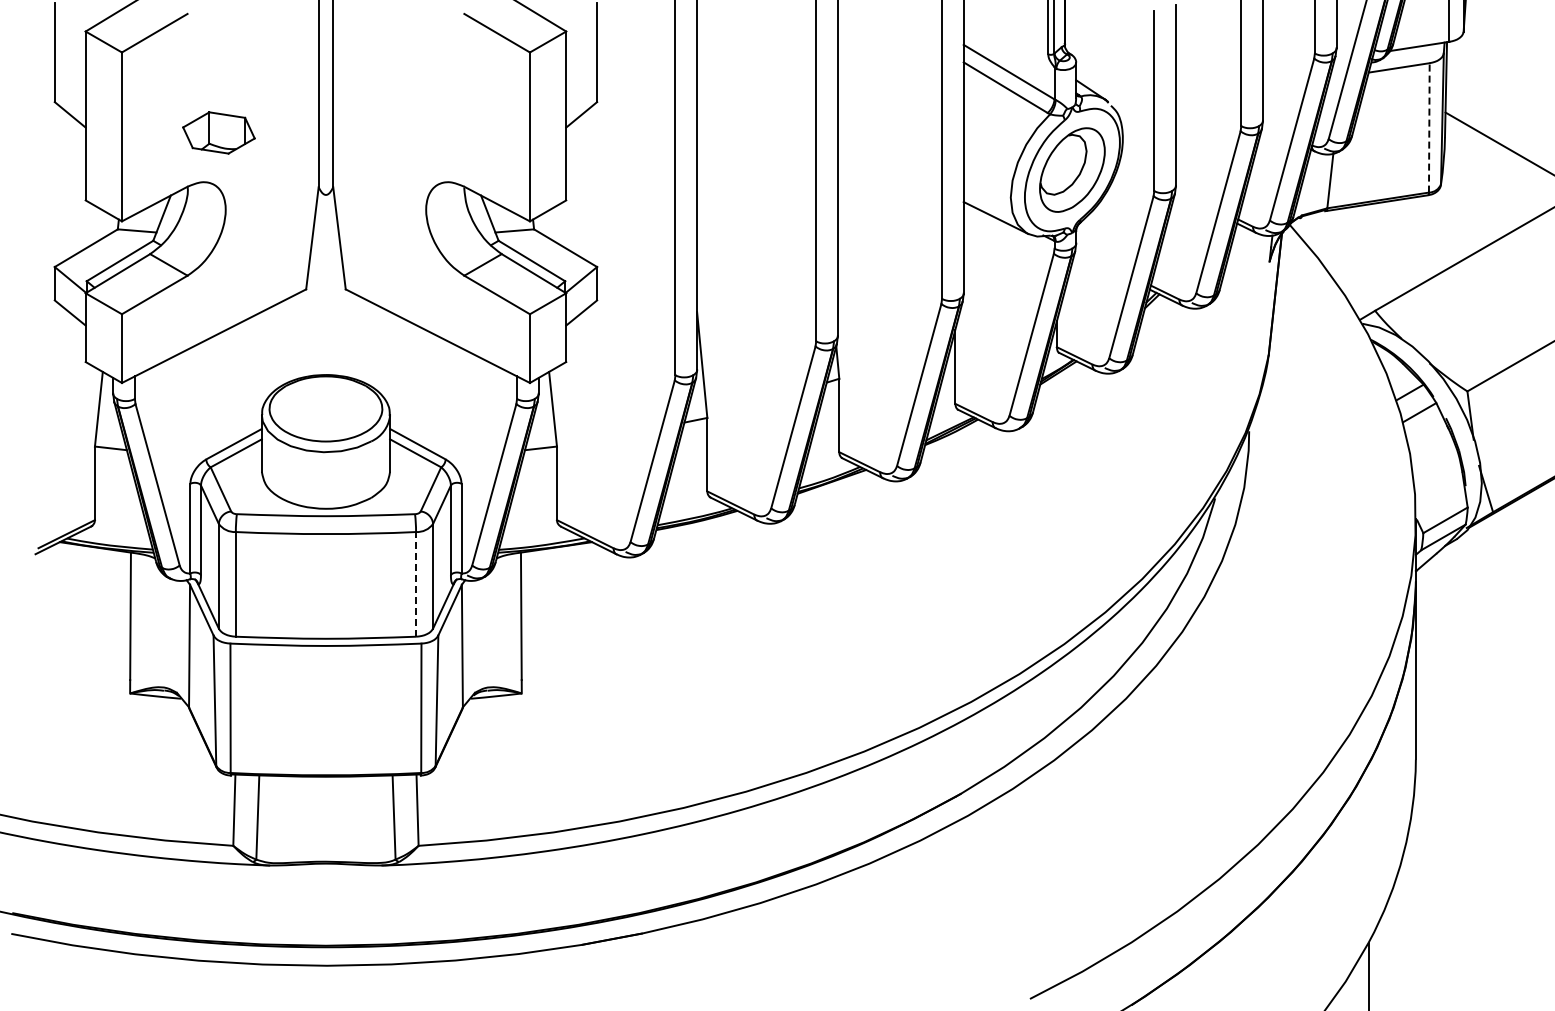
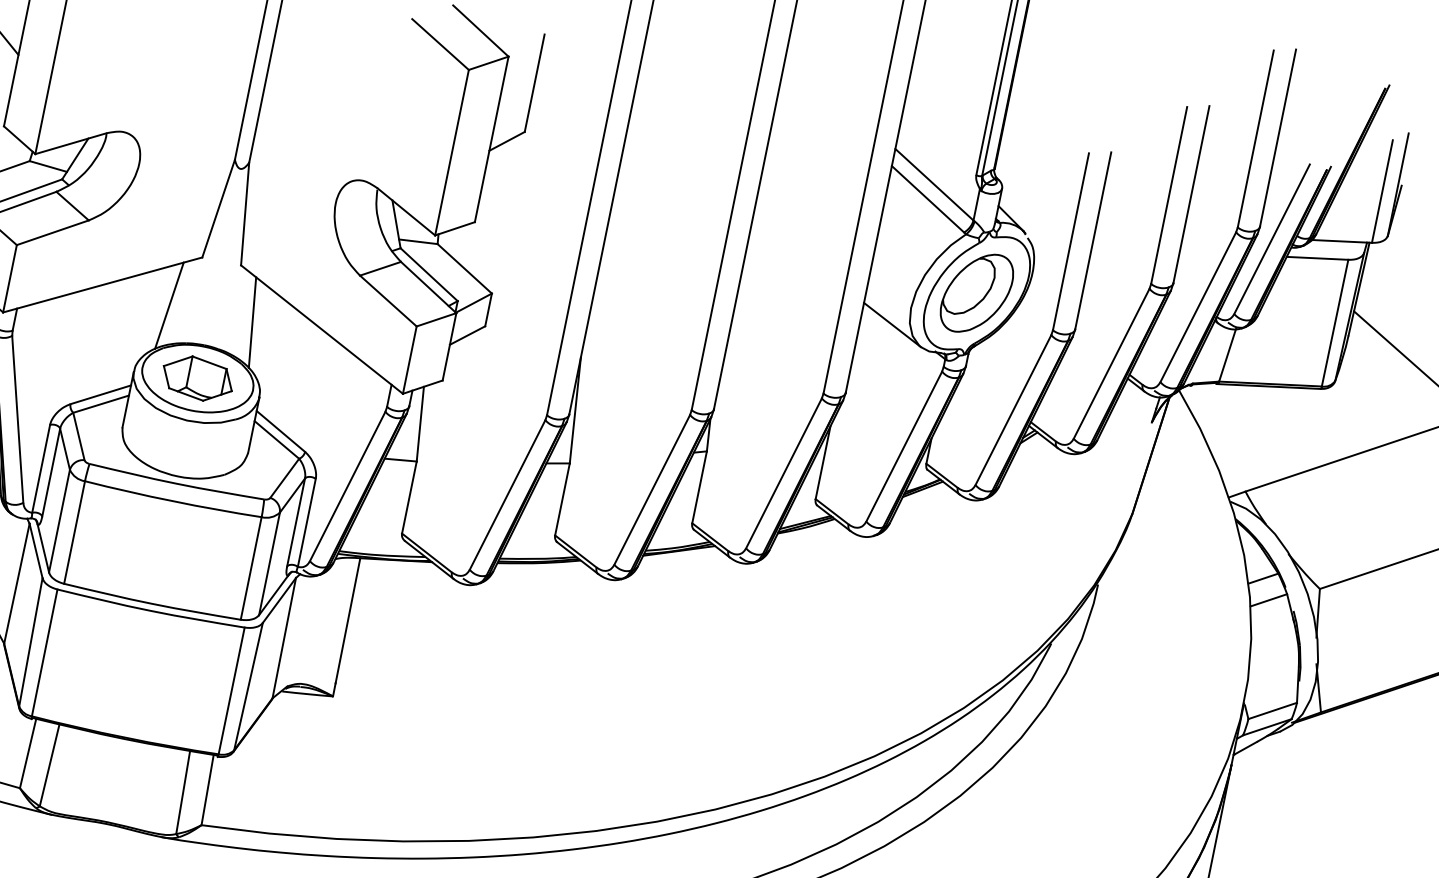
line: (1429, 127) -> (1335, 322), dashed -> solid
part: (218, 132) -> (197, 378), moved
line: (283, 343) -> (169, 305), added
line: (367, 343) -> (251, 322), added
line: (416, 583) -> (251, 567), dashed -> solid

